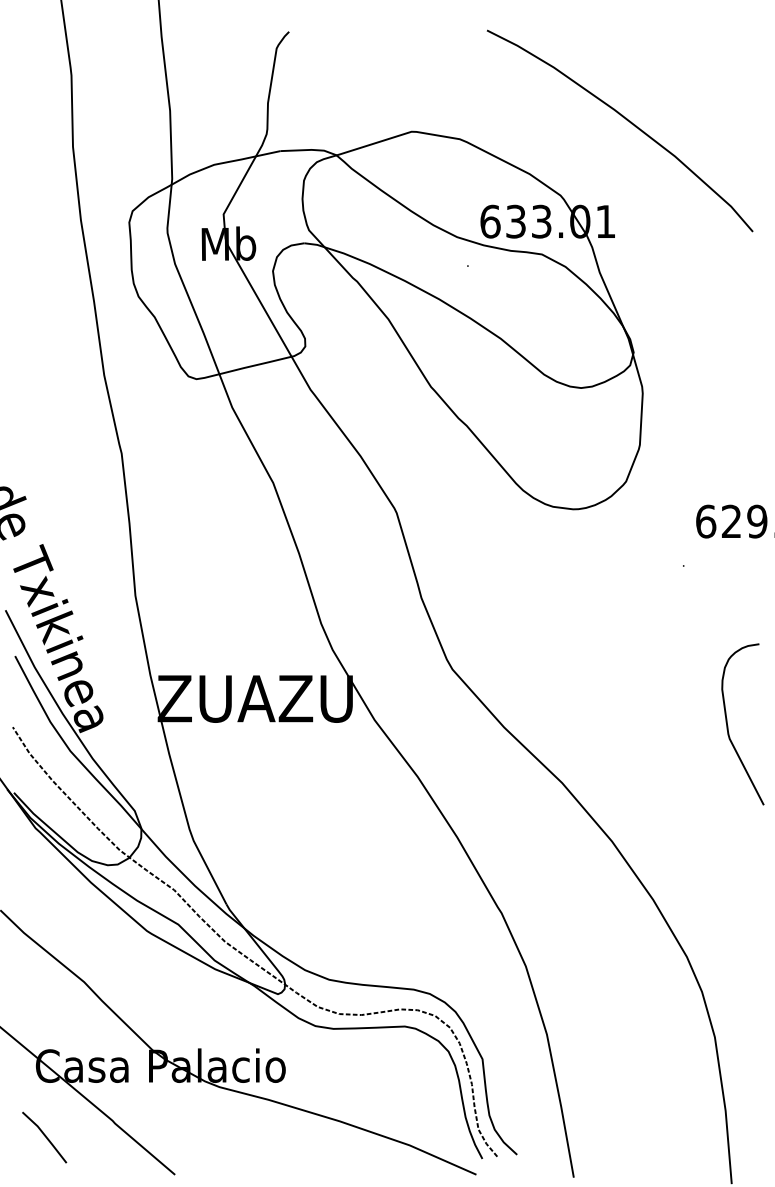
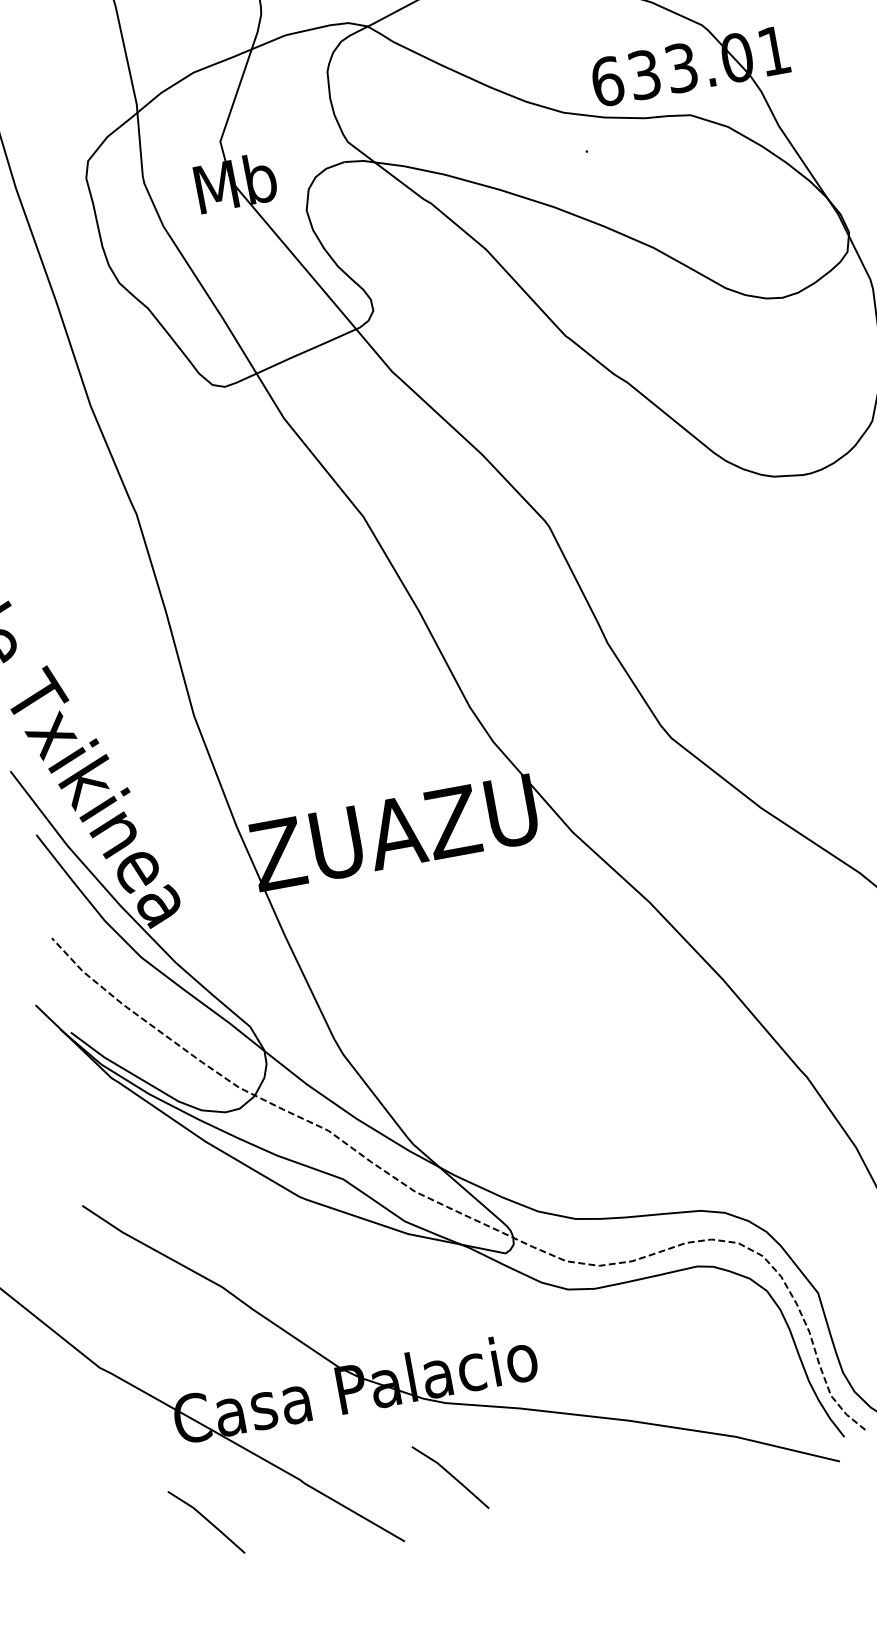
line: (213, 1136) -> (450, 1476), added

